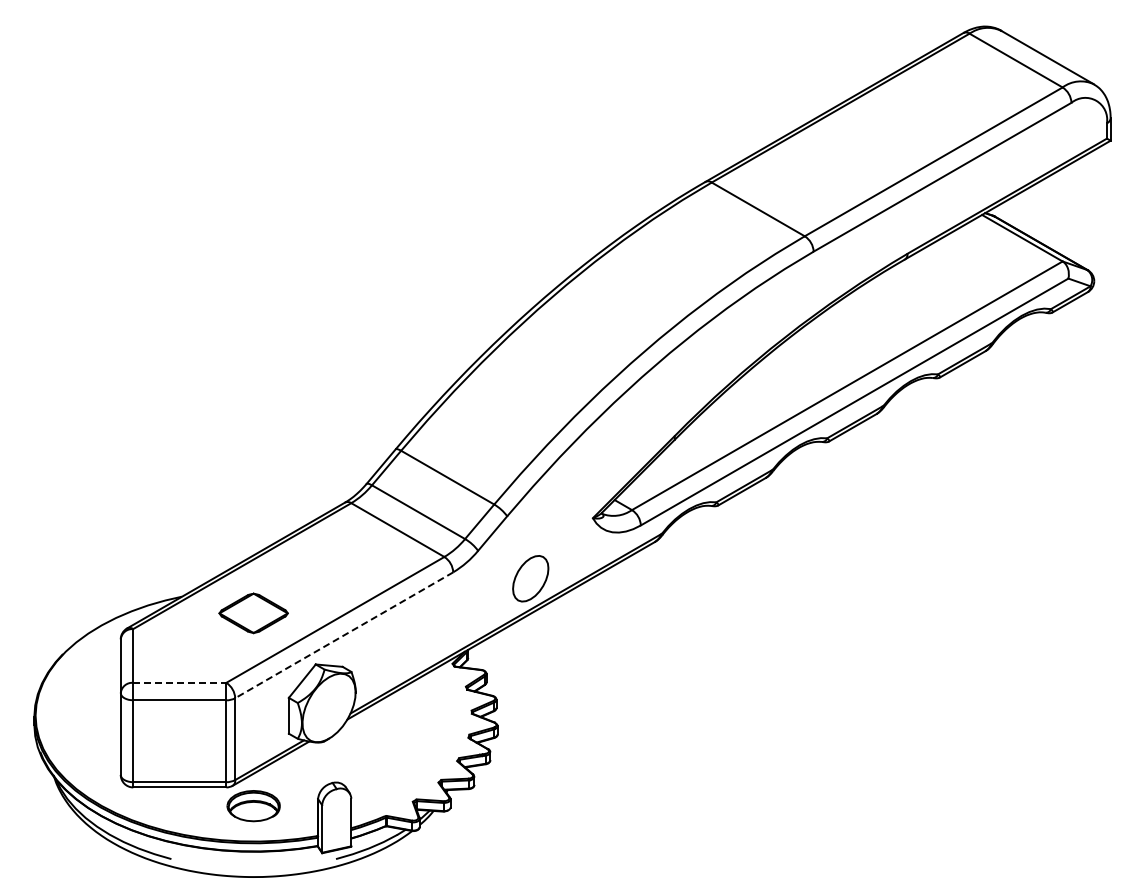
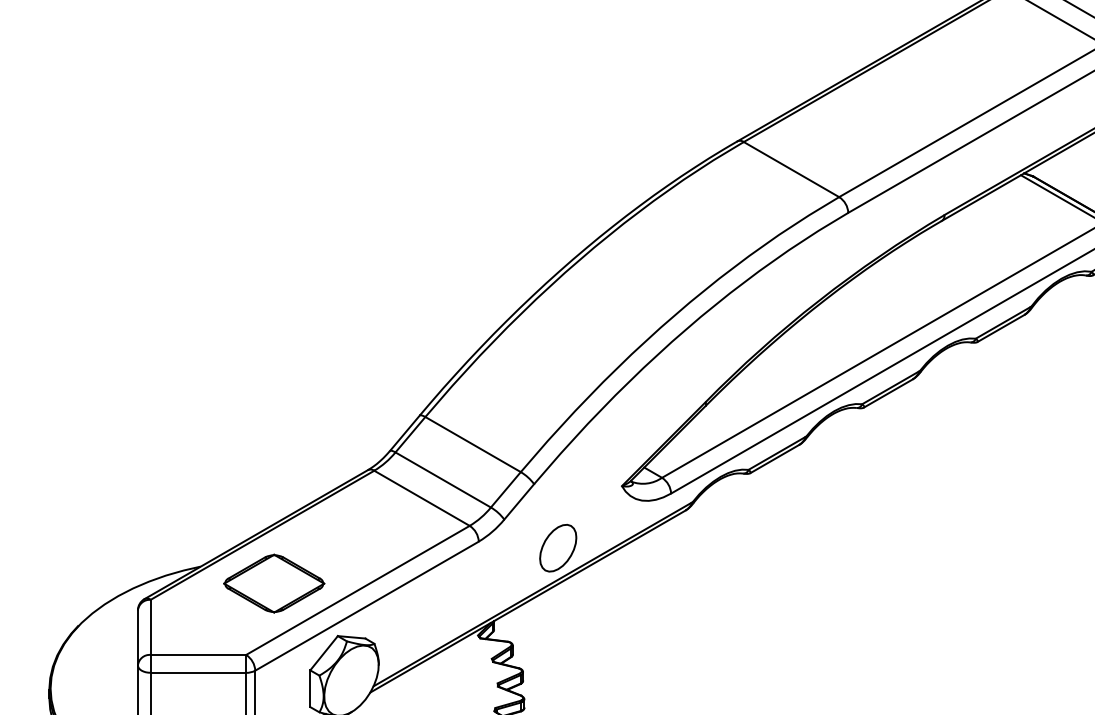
part: (253, 613) -> (274, 583), size x1.43
line: (344, 635) -> (367, 606), dashed -> solid
line: (179, 682) -> (198, 654), dashed -> solid

